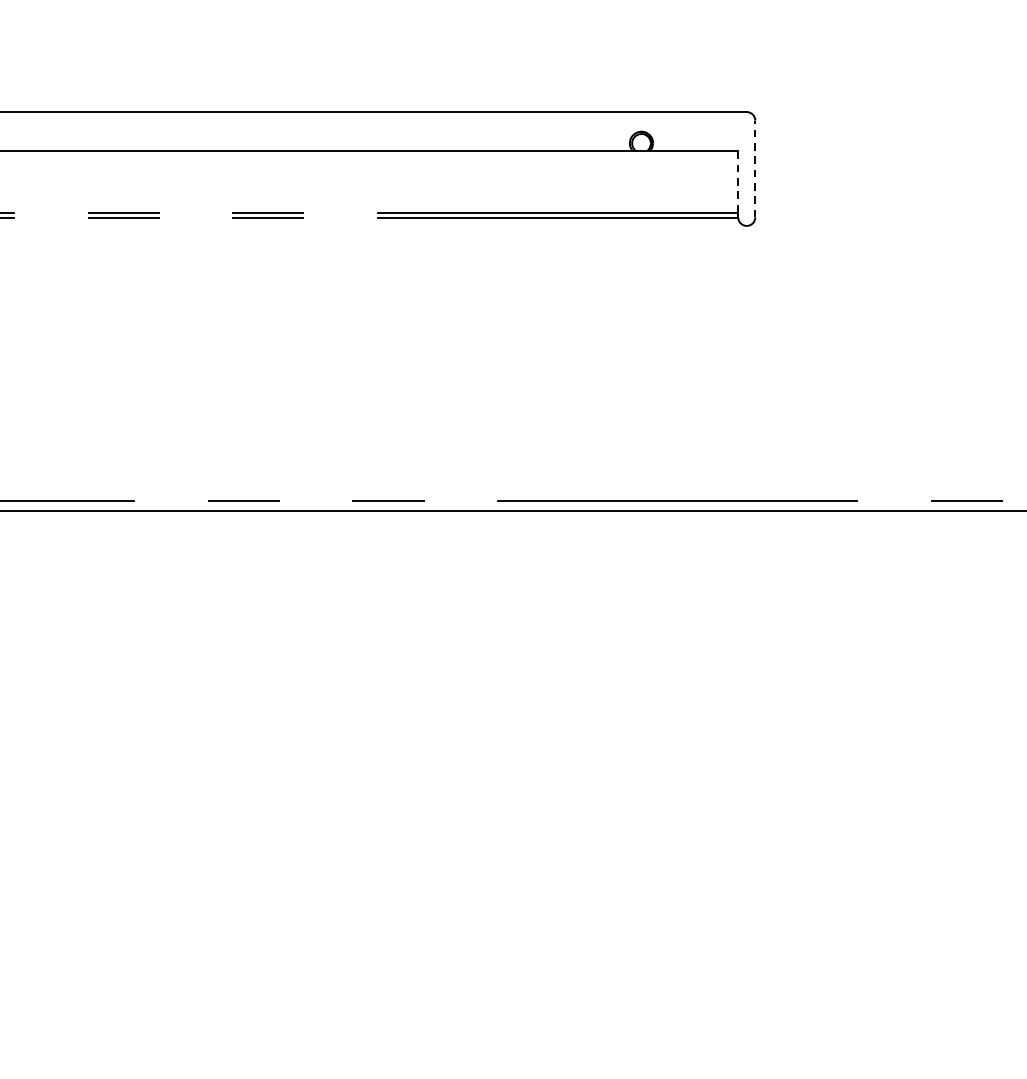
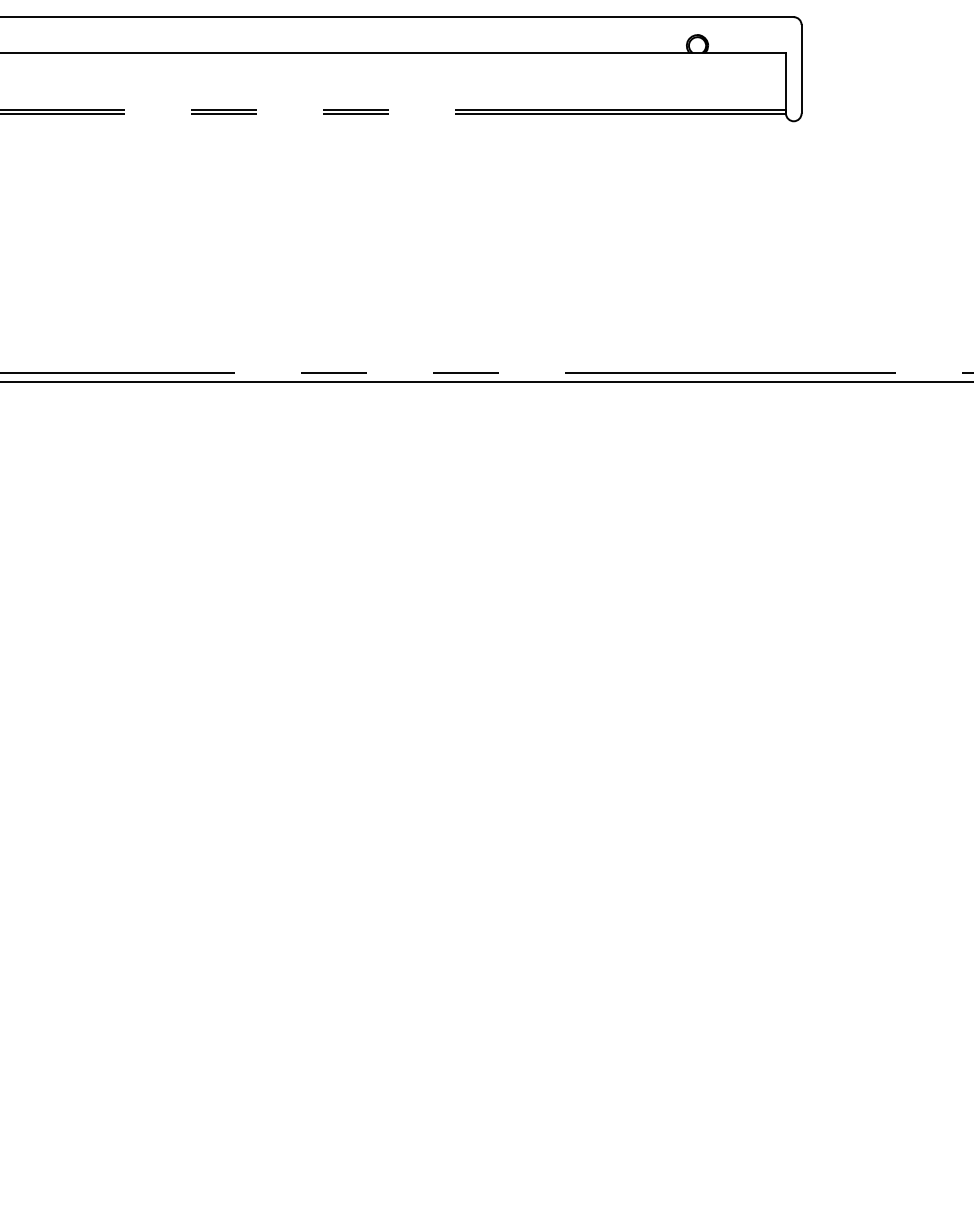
line: (755, 168) -> (801, 68), dashed -> solid
line: (737, 182) -> (785, 81), dashed -> solid

